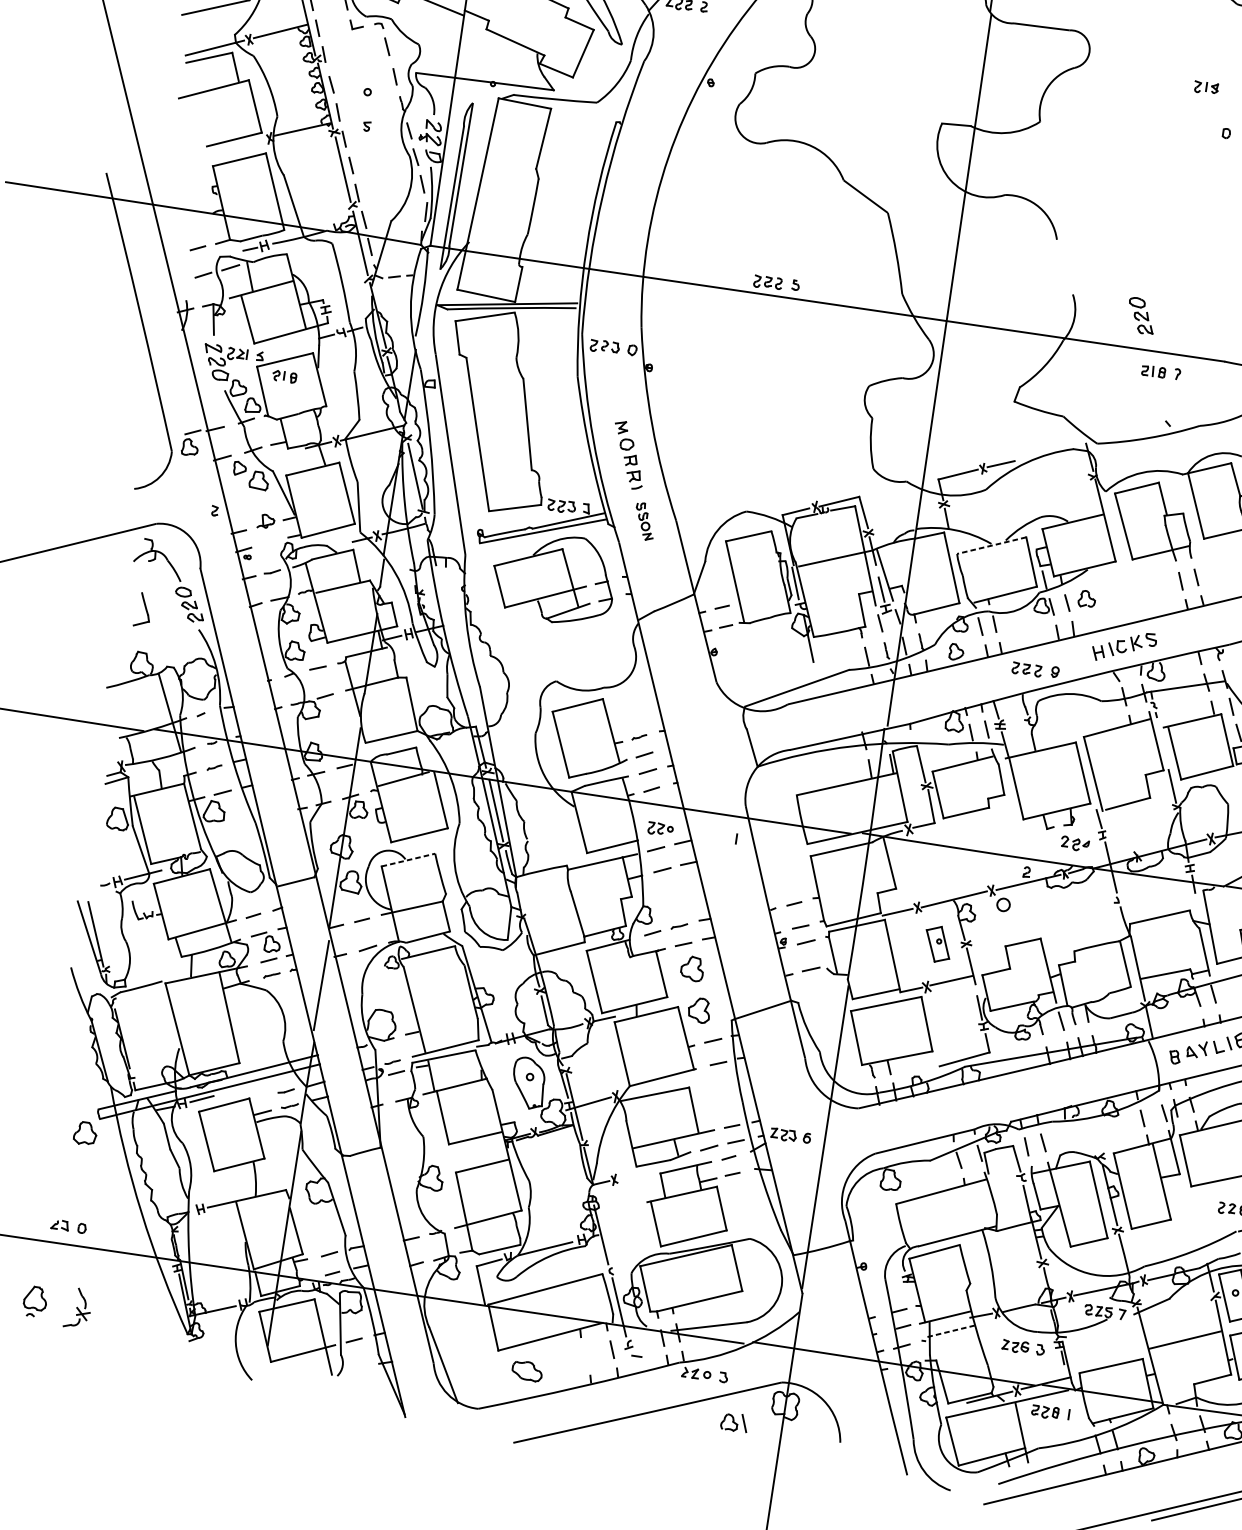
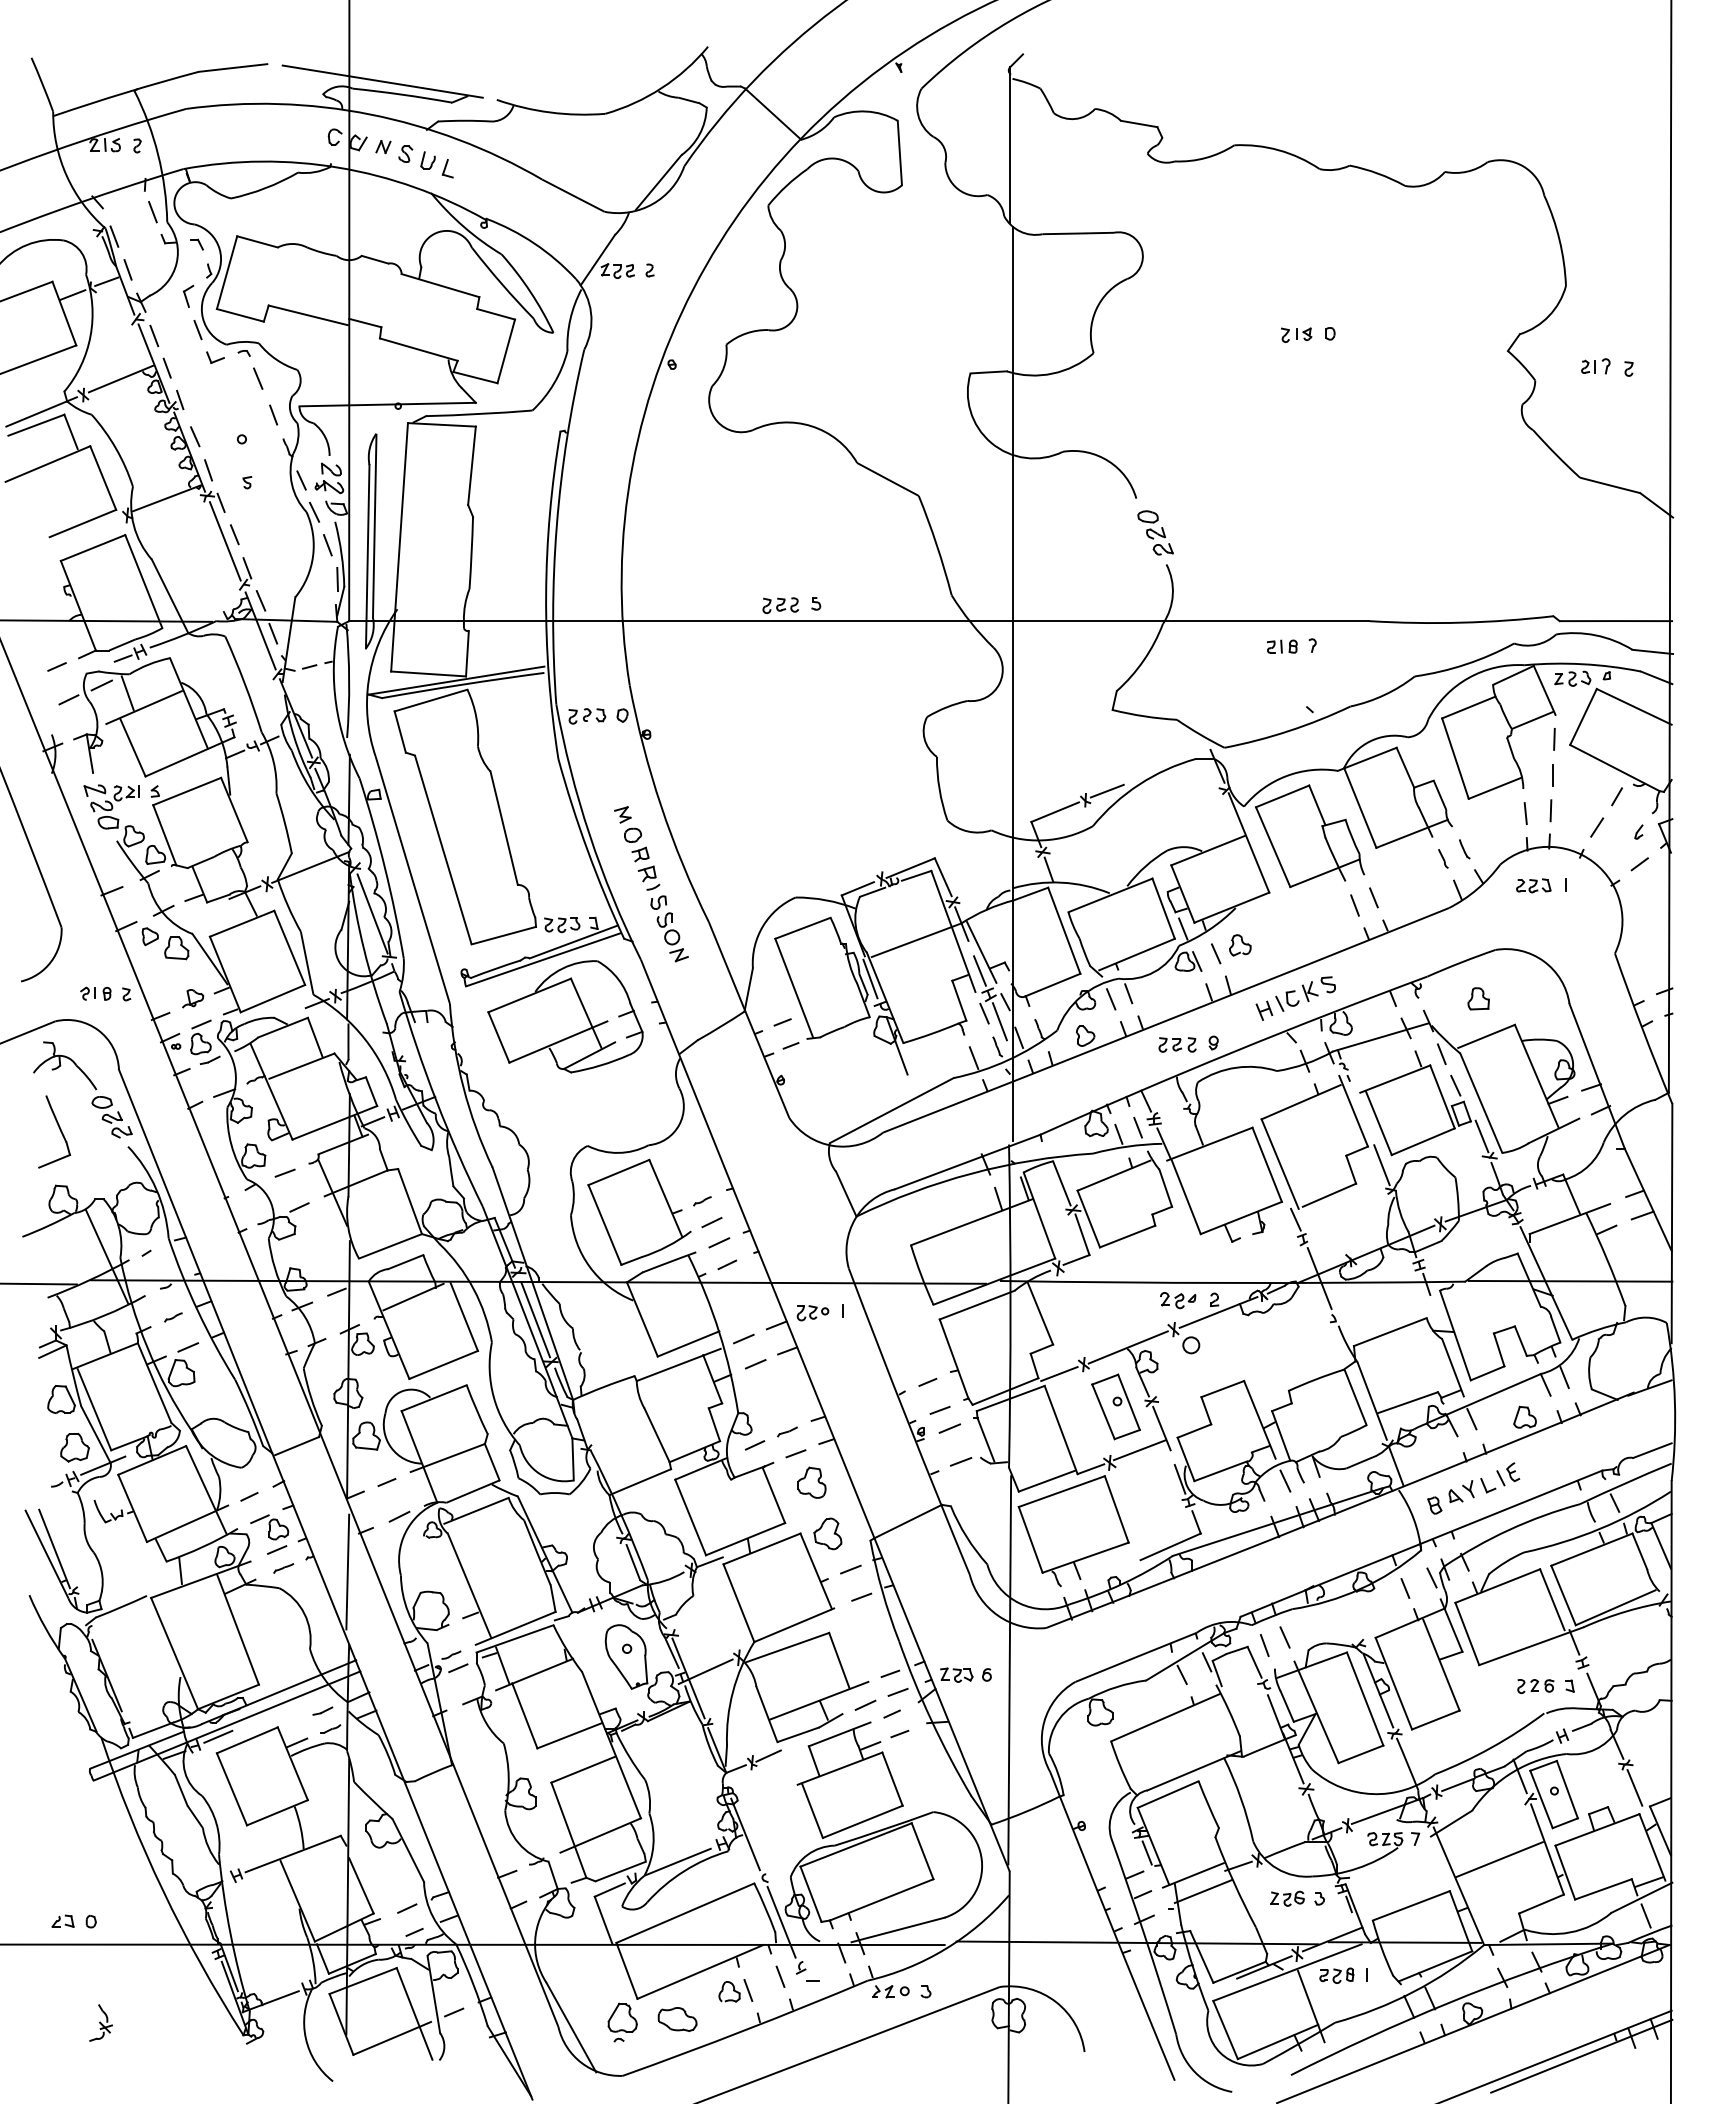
part: (1206, 87) -> (1296, 334), moved
part: (1141, 315) -> (1155, 532), moved
part: (284, 376) -> (95, 993), moved
part: (190, 442) -> (200, 1037), moved
part: (644, 521) -> (669, 928), size x1.43
line: (991, 545) -> (1110, 895), dashed -> solid
part: (143, 609) -> (54, 1131), size x1.67
line: (891, 631) -> (999, 1021), added
part: (660, 829) -> (812, 1313), moved
part: (1075, 843) -> (1178, 1300), moved
line: (408, 860) -> (434, 1398), dashed -> solid
part: (937, 943) -> (1115, 1406), size x1.43
part: (85, 1133) -> (74, 1447), moved
line: (627, 1176) -> (768, 1755), added
line: (911, 1294) -> (1146, 1852), added
part: (35, 1301) -> (622, 2022), moved
part: (77, 1308) -> (100, 2022), size x0.71
line: (951, 1331) -> (1203, 1891), dashed -> solid
part: (734, 1422) -> (735, 1990), moved

